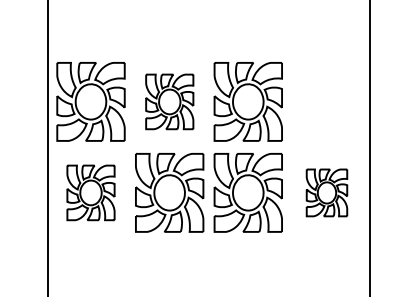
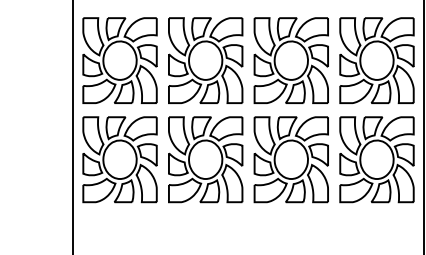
part: (169, 101) -> (205, 60), size x1.43
part: (326, 101) -> (376, 60), added
part: (90, 192) -> (119, 159), size x1.43
part: (326, 192) -> (376, 159), size x1.67

